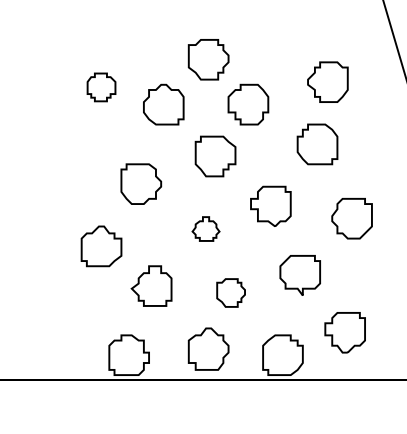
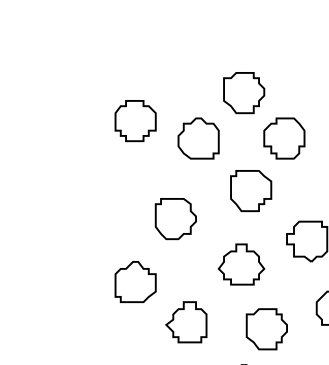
part: (101, 87) -> (135, 121), size x1.43
part: (205, 228) -> (240, 263), size x1.67
part: (230, 292) -> (266, 328), size x1.43

